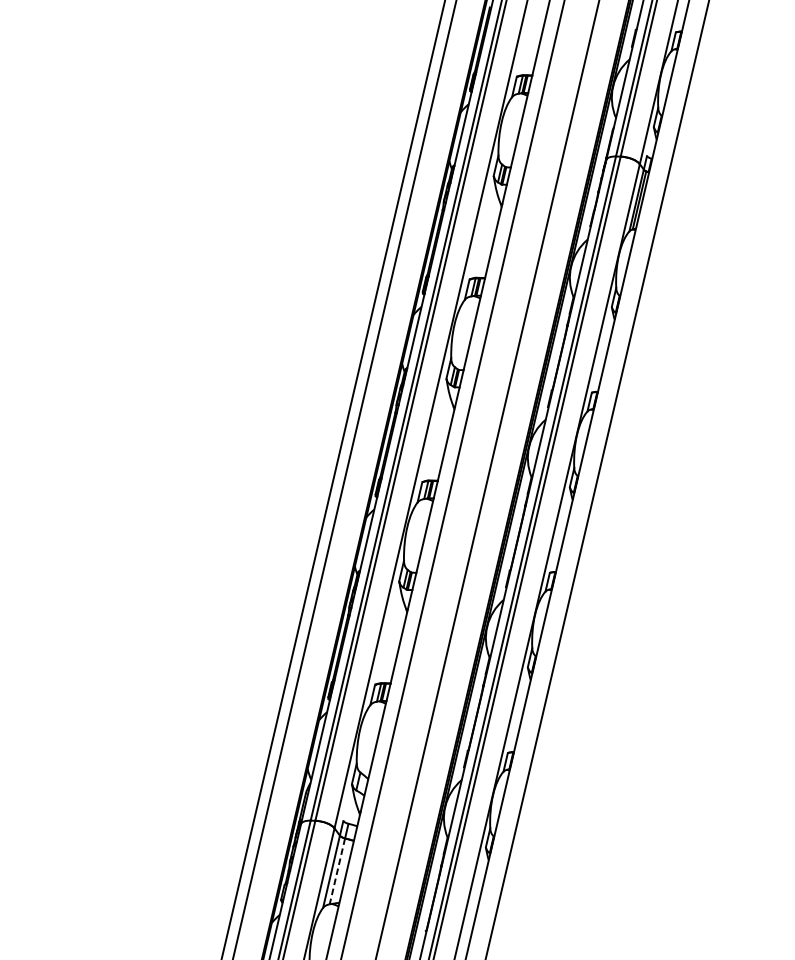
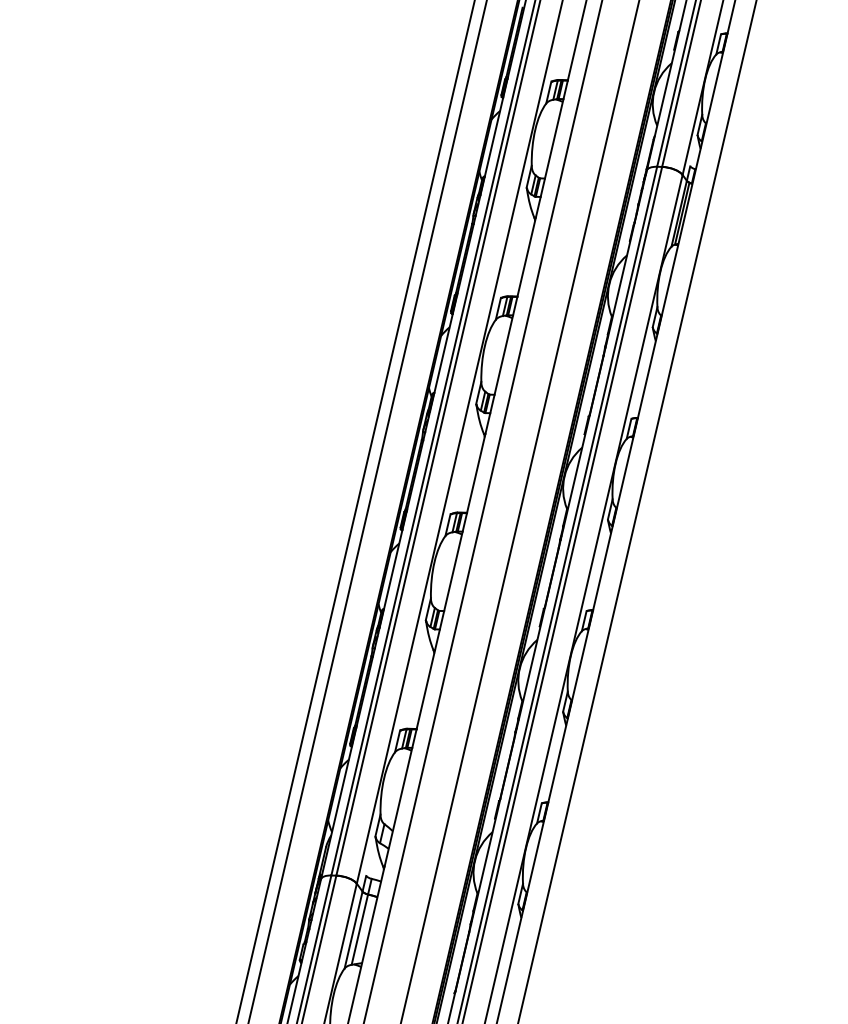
line: (337, 872) -> (359, 930), dashed -> solid

